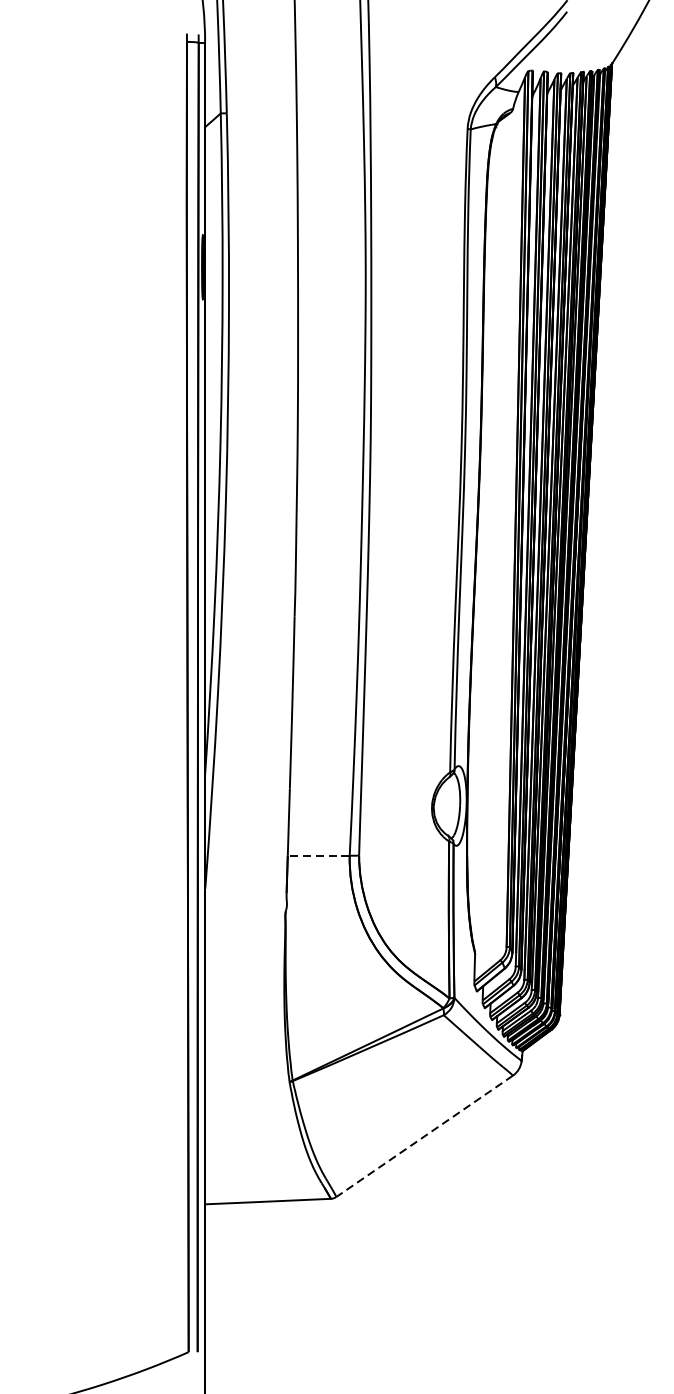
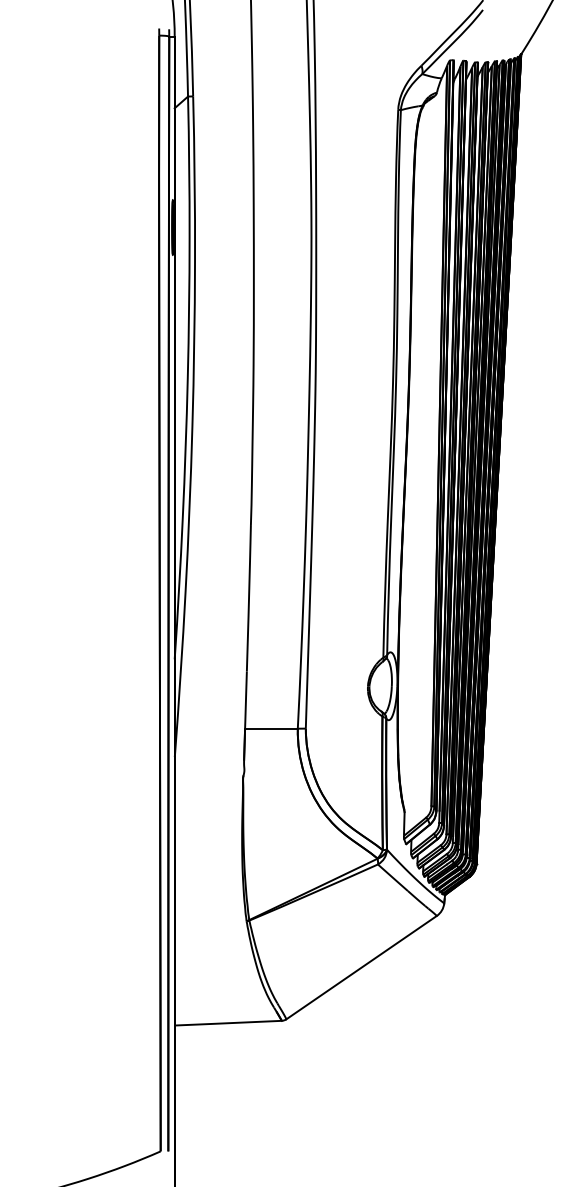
line: (317, 855) -> (270, 728), dashed -> solid
line: (424, 1136) -> (361, 967), dashed -> solid

